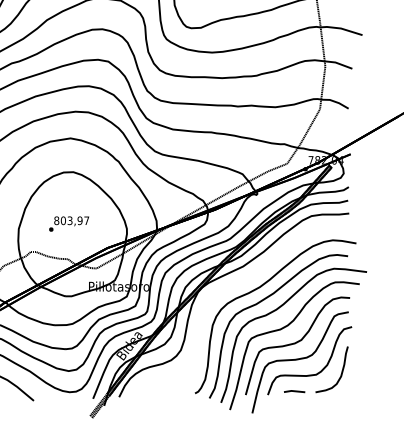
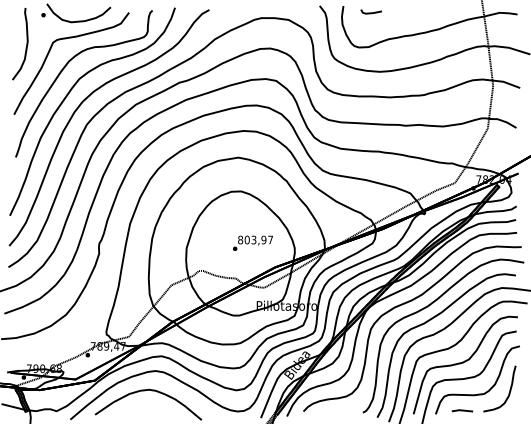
text: (68, 223) -> (252, 242), moved
curve: (232, 287) -> (400, 306), added

